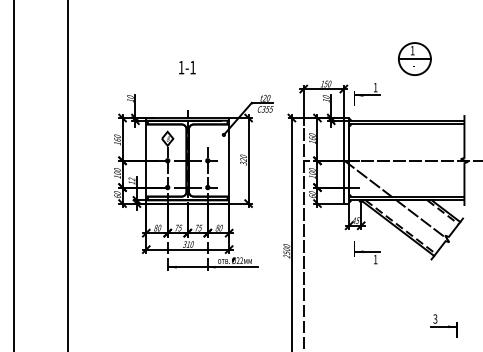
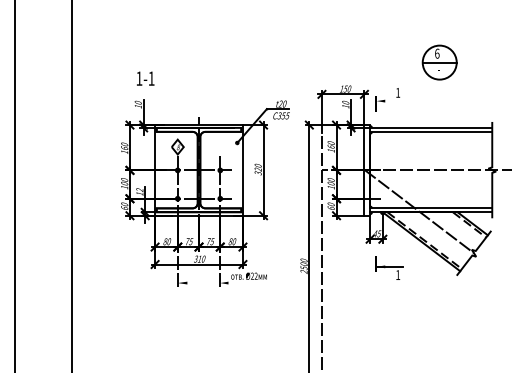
text: (412, 50) -> (437, 53), 1 -> 6
text: (187, 67) -> (145, 78), moved
line: (367, 95) -> (389, 101), removed
line: (212, 267) -> (225, 283), removed
part: (443, 326) -> (470, 345), removed

